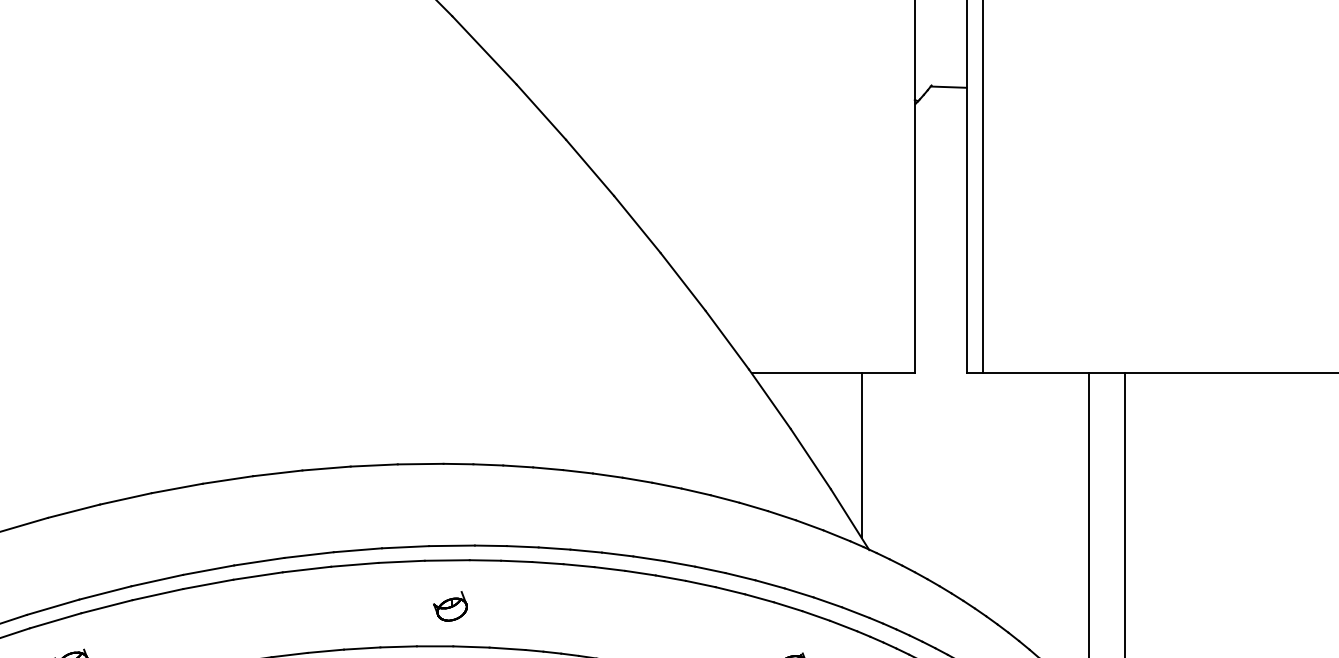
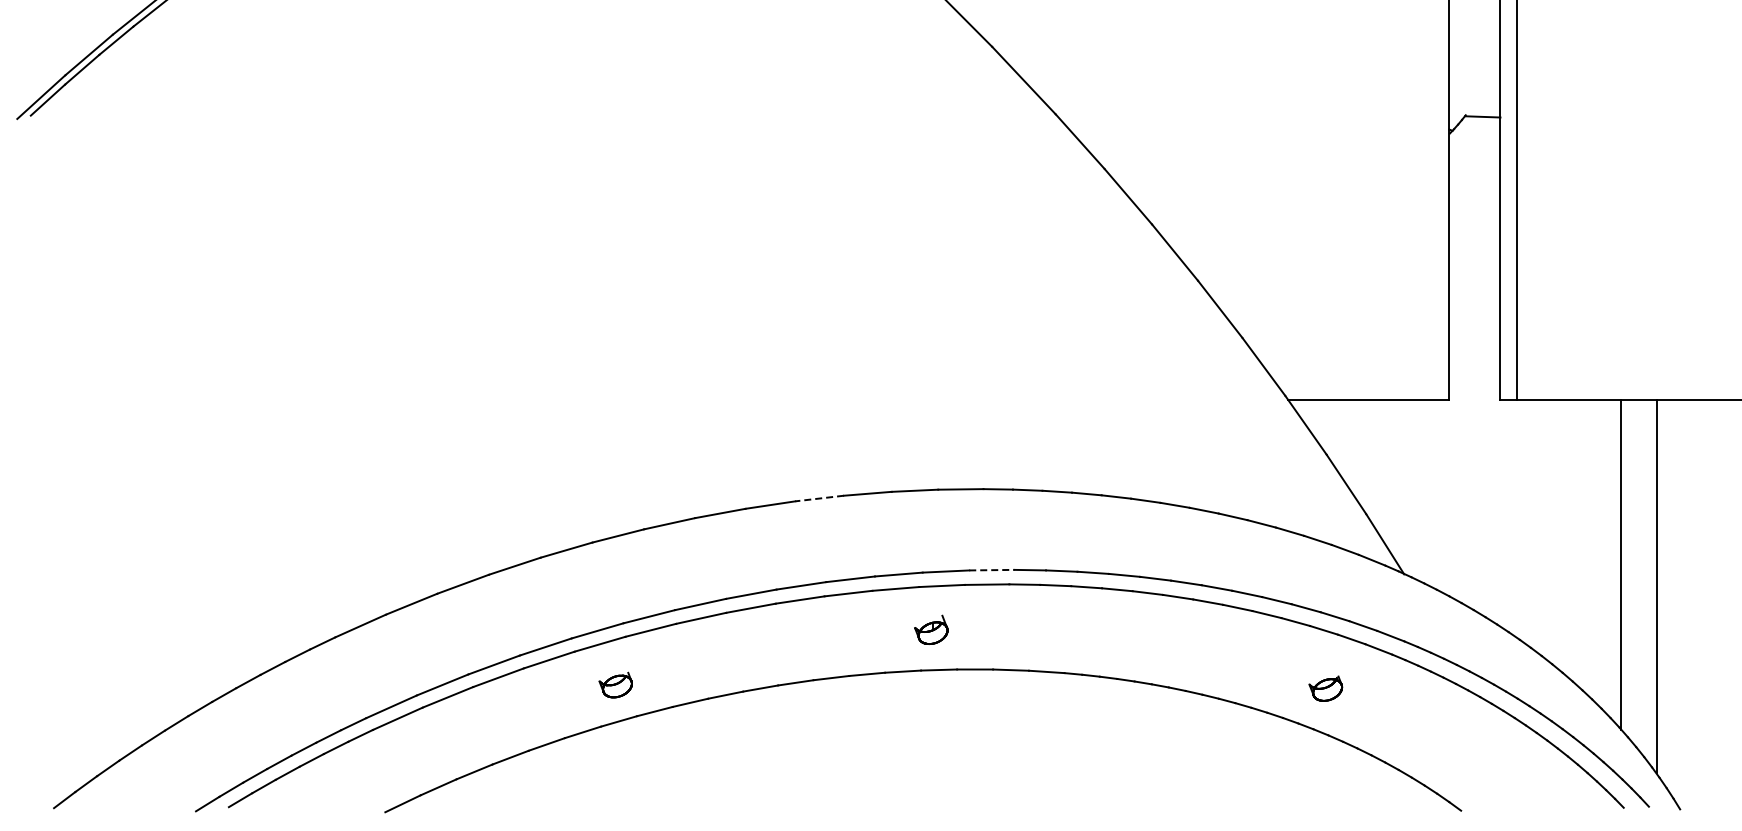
line: (862, 455) -> (1397, 480), removed
line: (277, 473) -> (819, 498), solid -> dashed
line: (451, 546) -> (991, 570), solid -> dashed
part: (450, 605) -> (931, 629), moved

